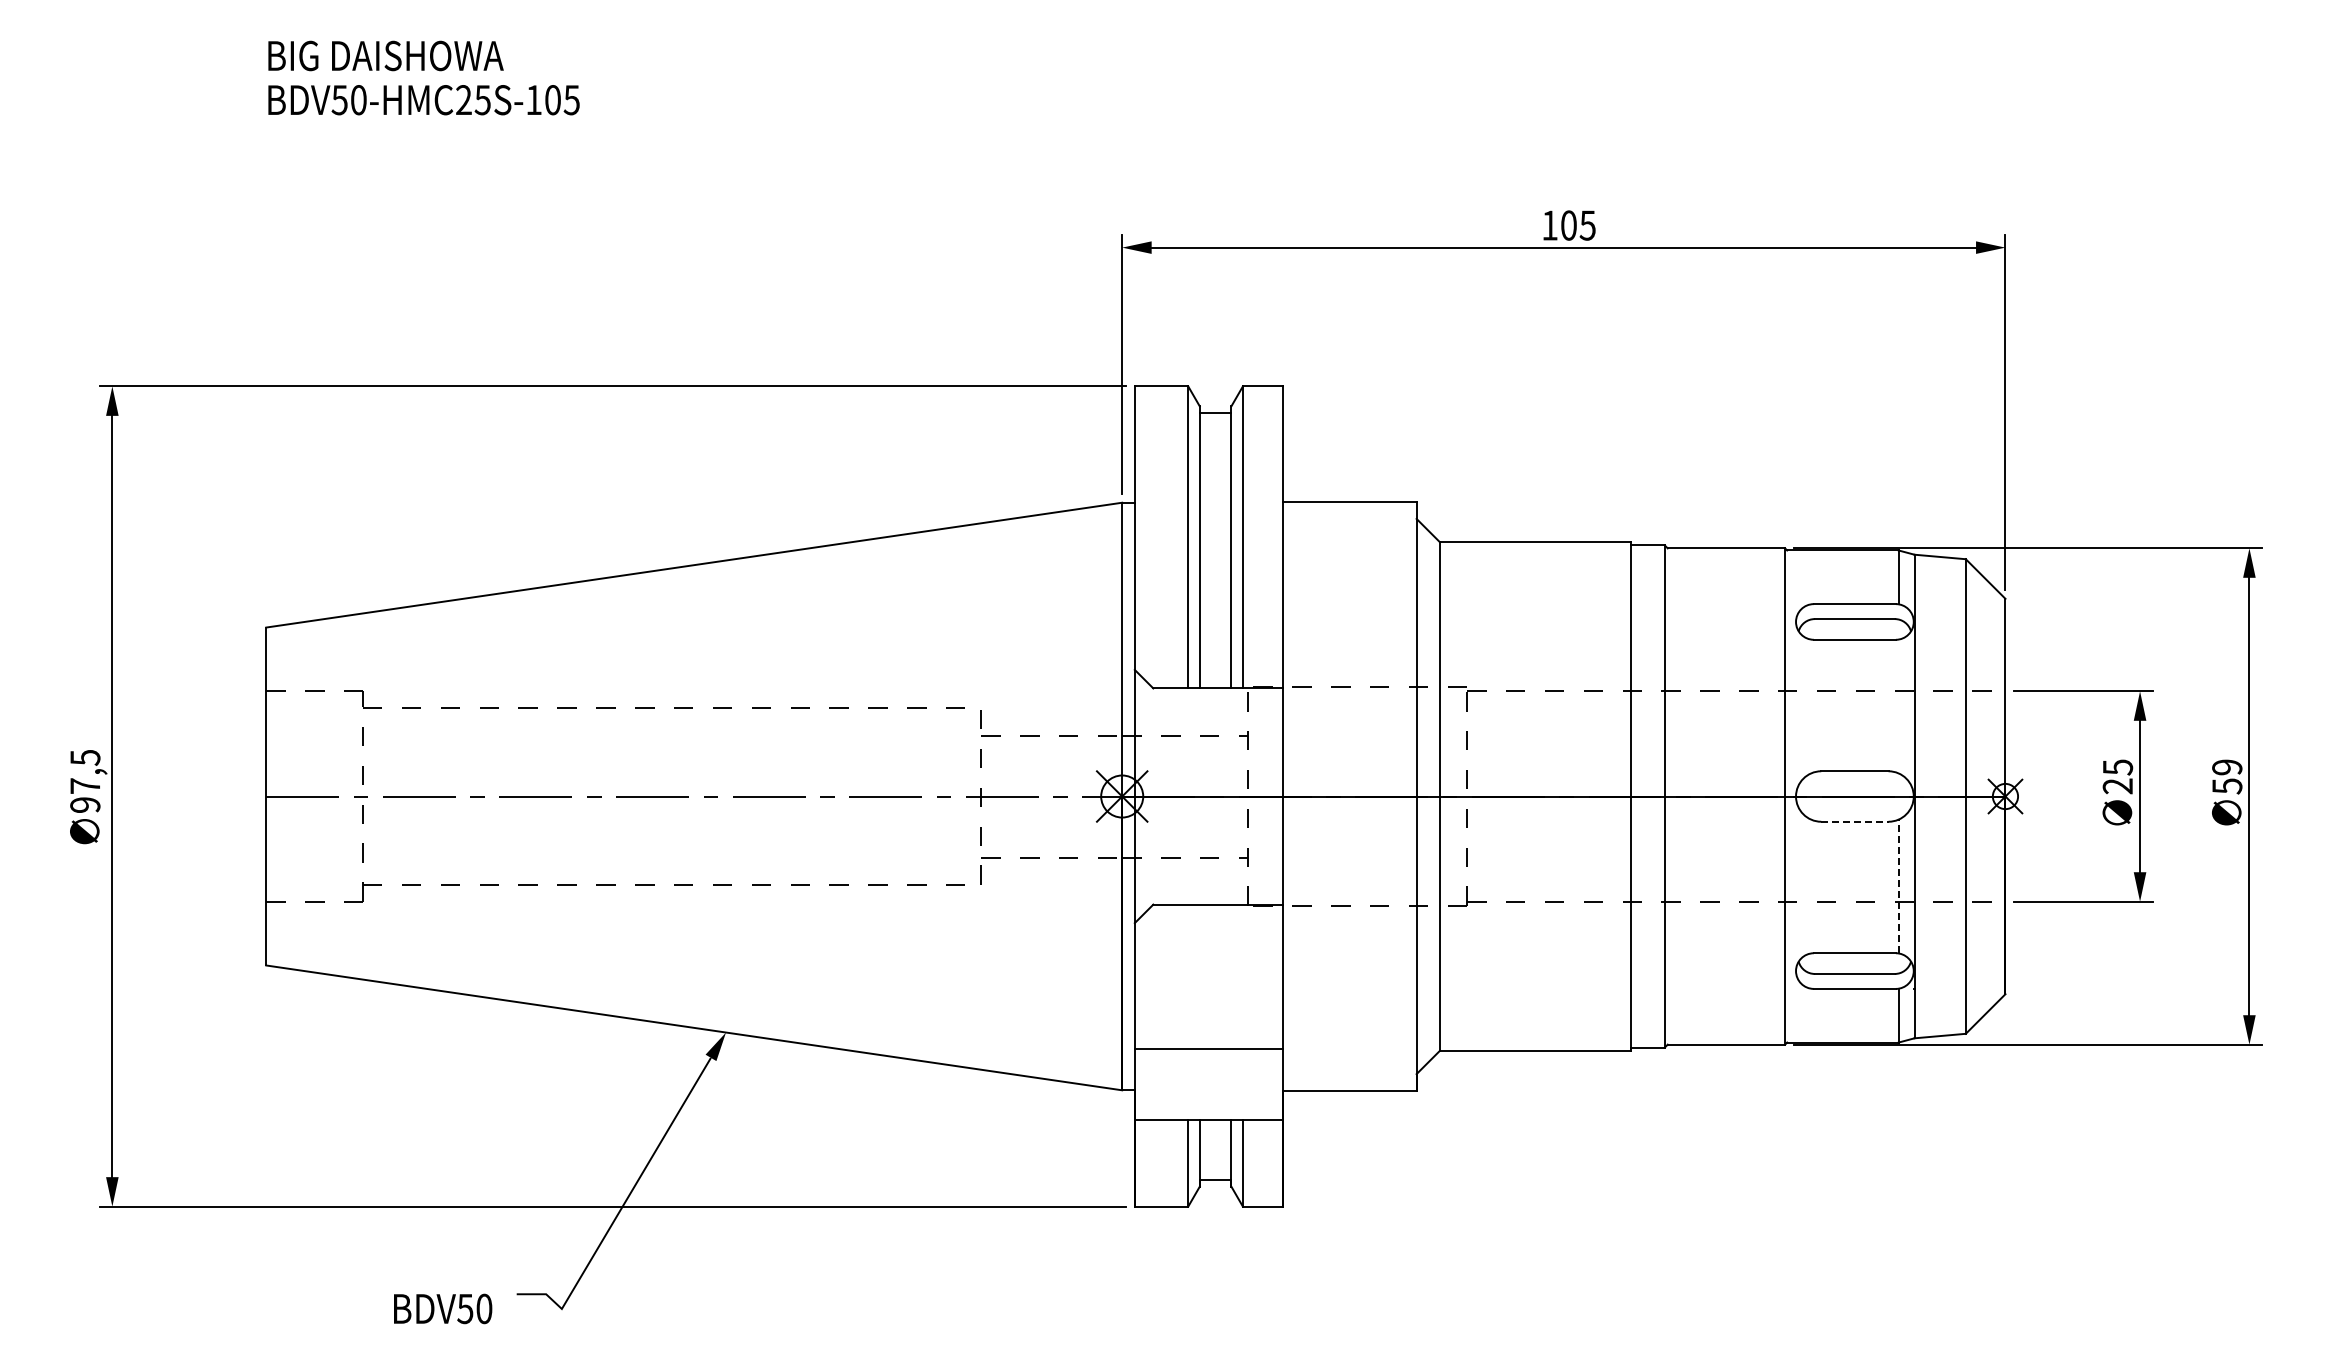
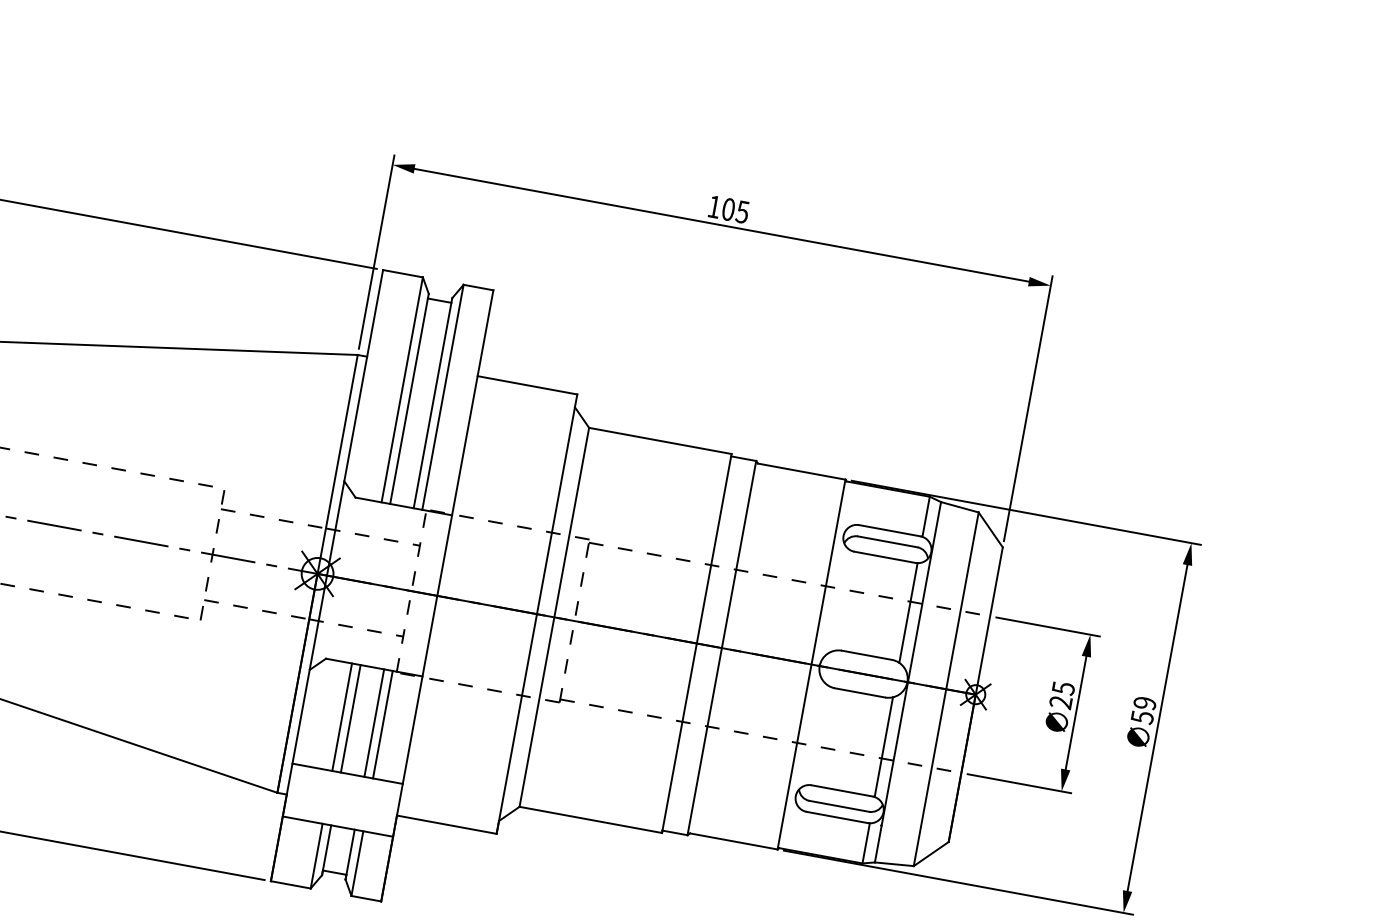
line: (1898, 706) -> (908, 612), added
line: (1854, 821) -> (859, 692), dashed -> solid
line: (1898, 886) -> (883, 747), dashed -> solid
line: (1188, 976) -> (342, 717), added
line: (1199, 976) -> (350, 718), added
line: (1231, 976) -> (374, 722), added
line: (1242, 976) -> (382, 724), added

